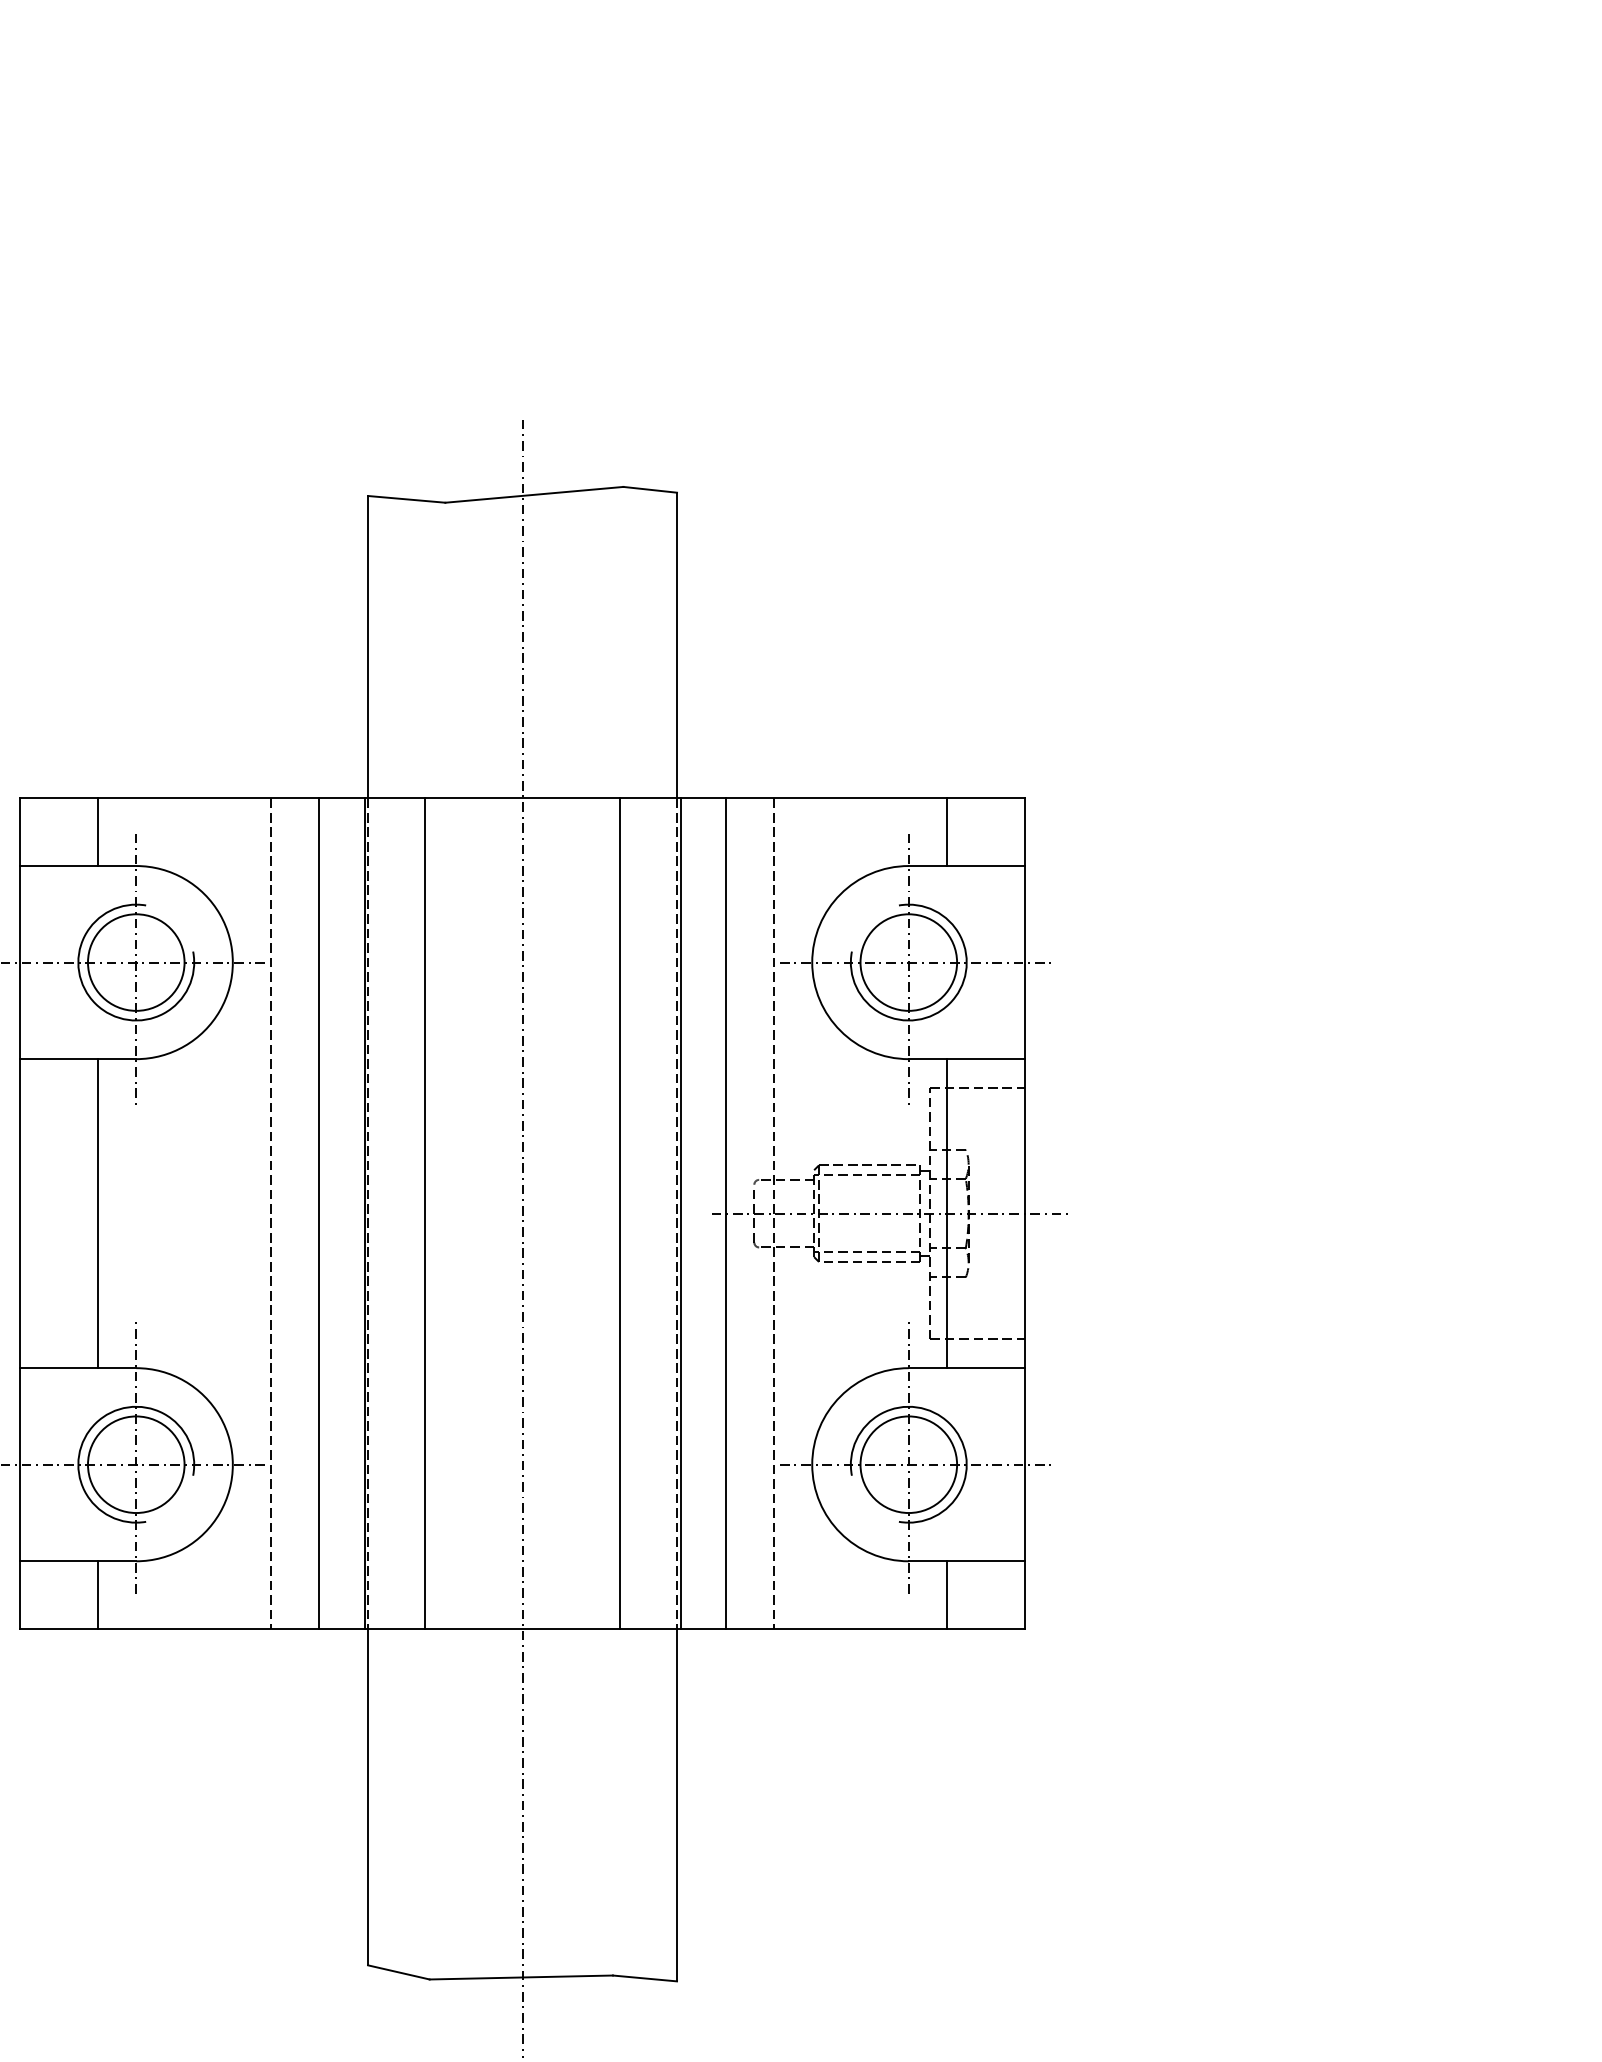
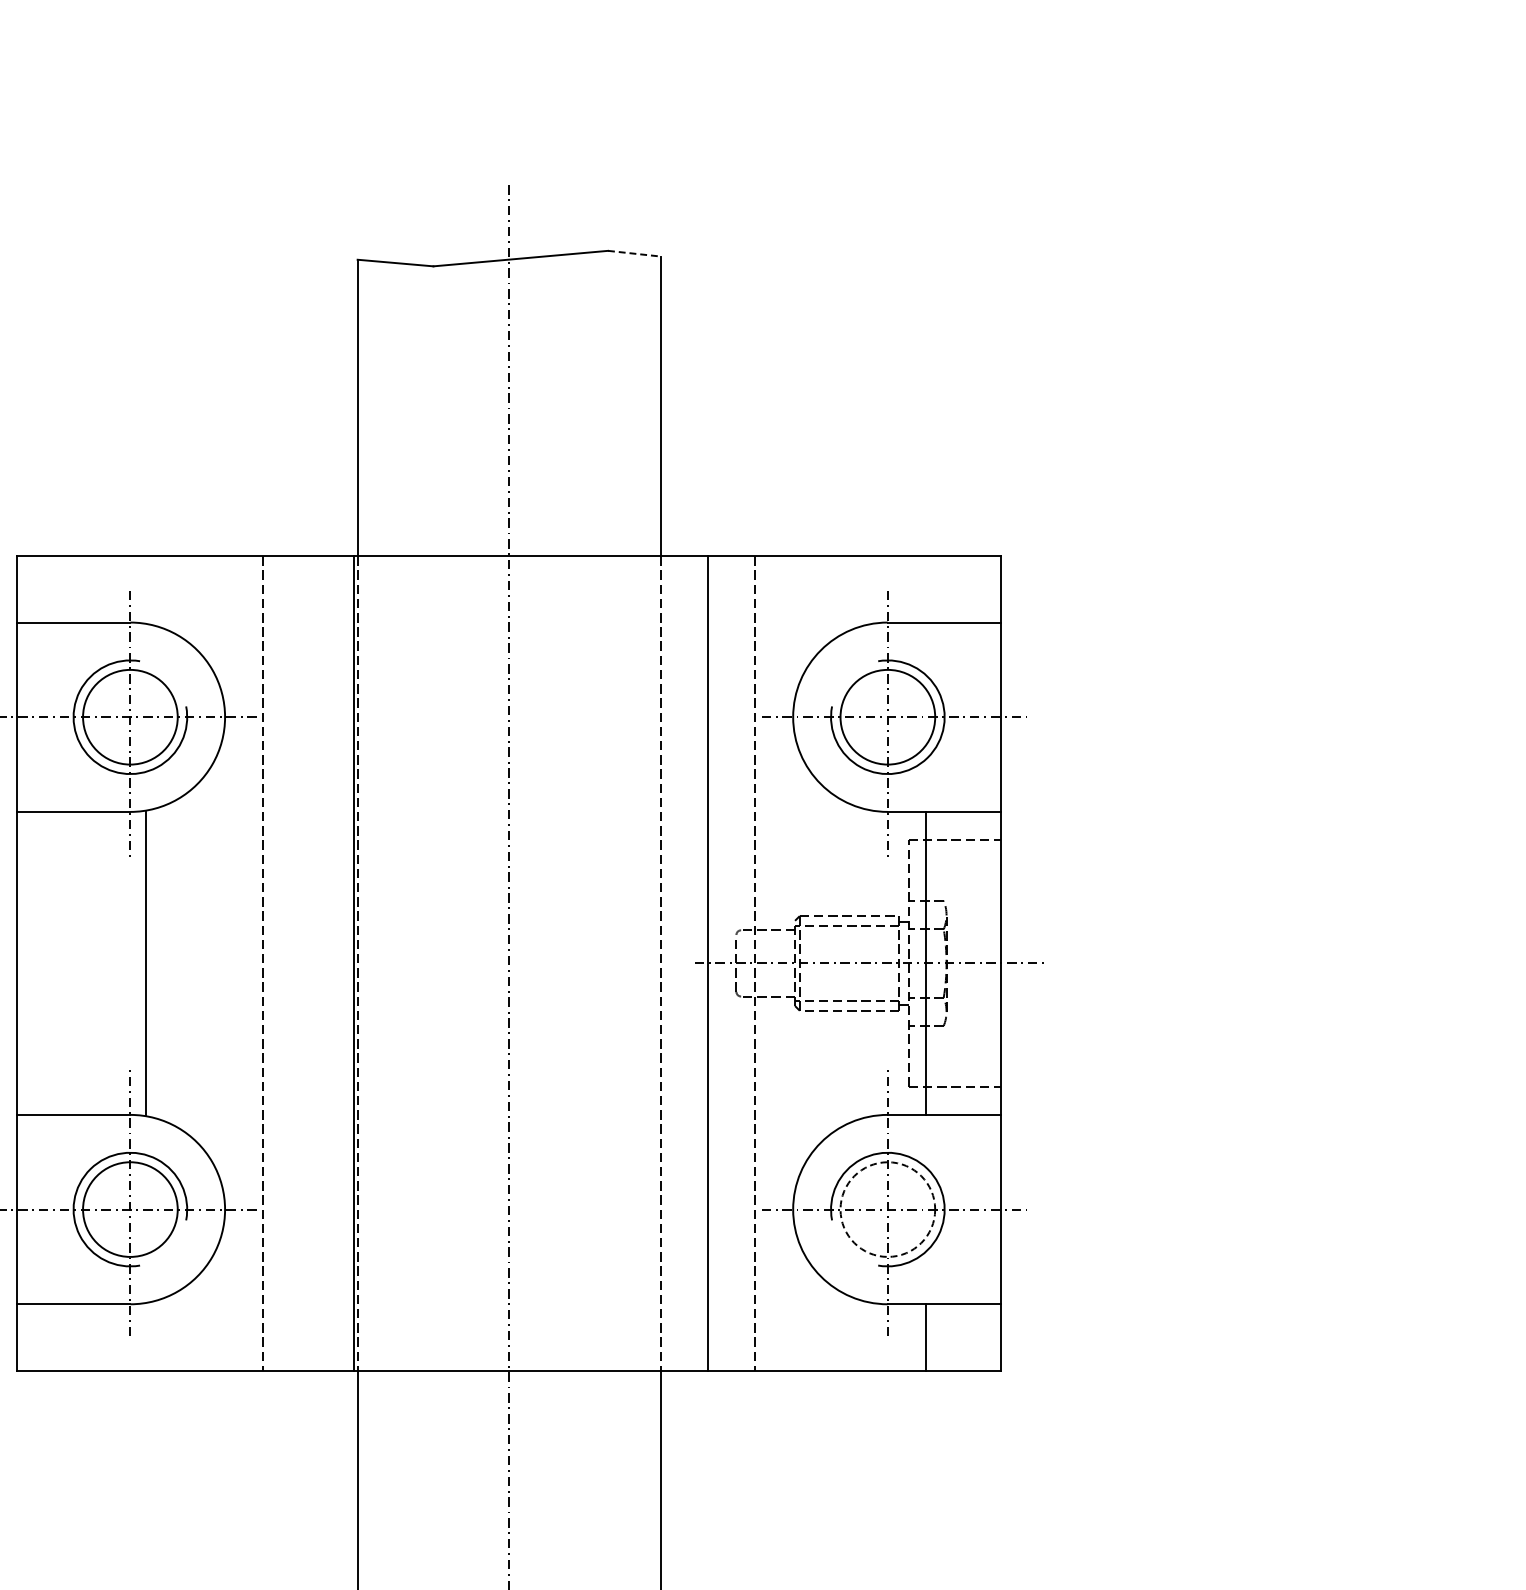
line: (650, 489) -> (634, 253), solid -> dashed
line: (97, 832) -> (92, 589), removed
line: (947, 832) -> (925, 589), removed
line: (97, 1213) -> (146, 963), moved
line: (319, 1213) -> (310, 963), removed
line: (425, 1213) -> (413, 963), removed
line: (619, 1213) -> (604, 963), removed
line: (680, 1213) -> (664, 963), removed
circle: (908, 1464) -> (887, 1209), solid -> dashed
line: (97, 1594) -> (92, 1336), removed

